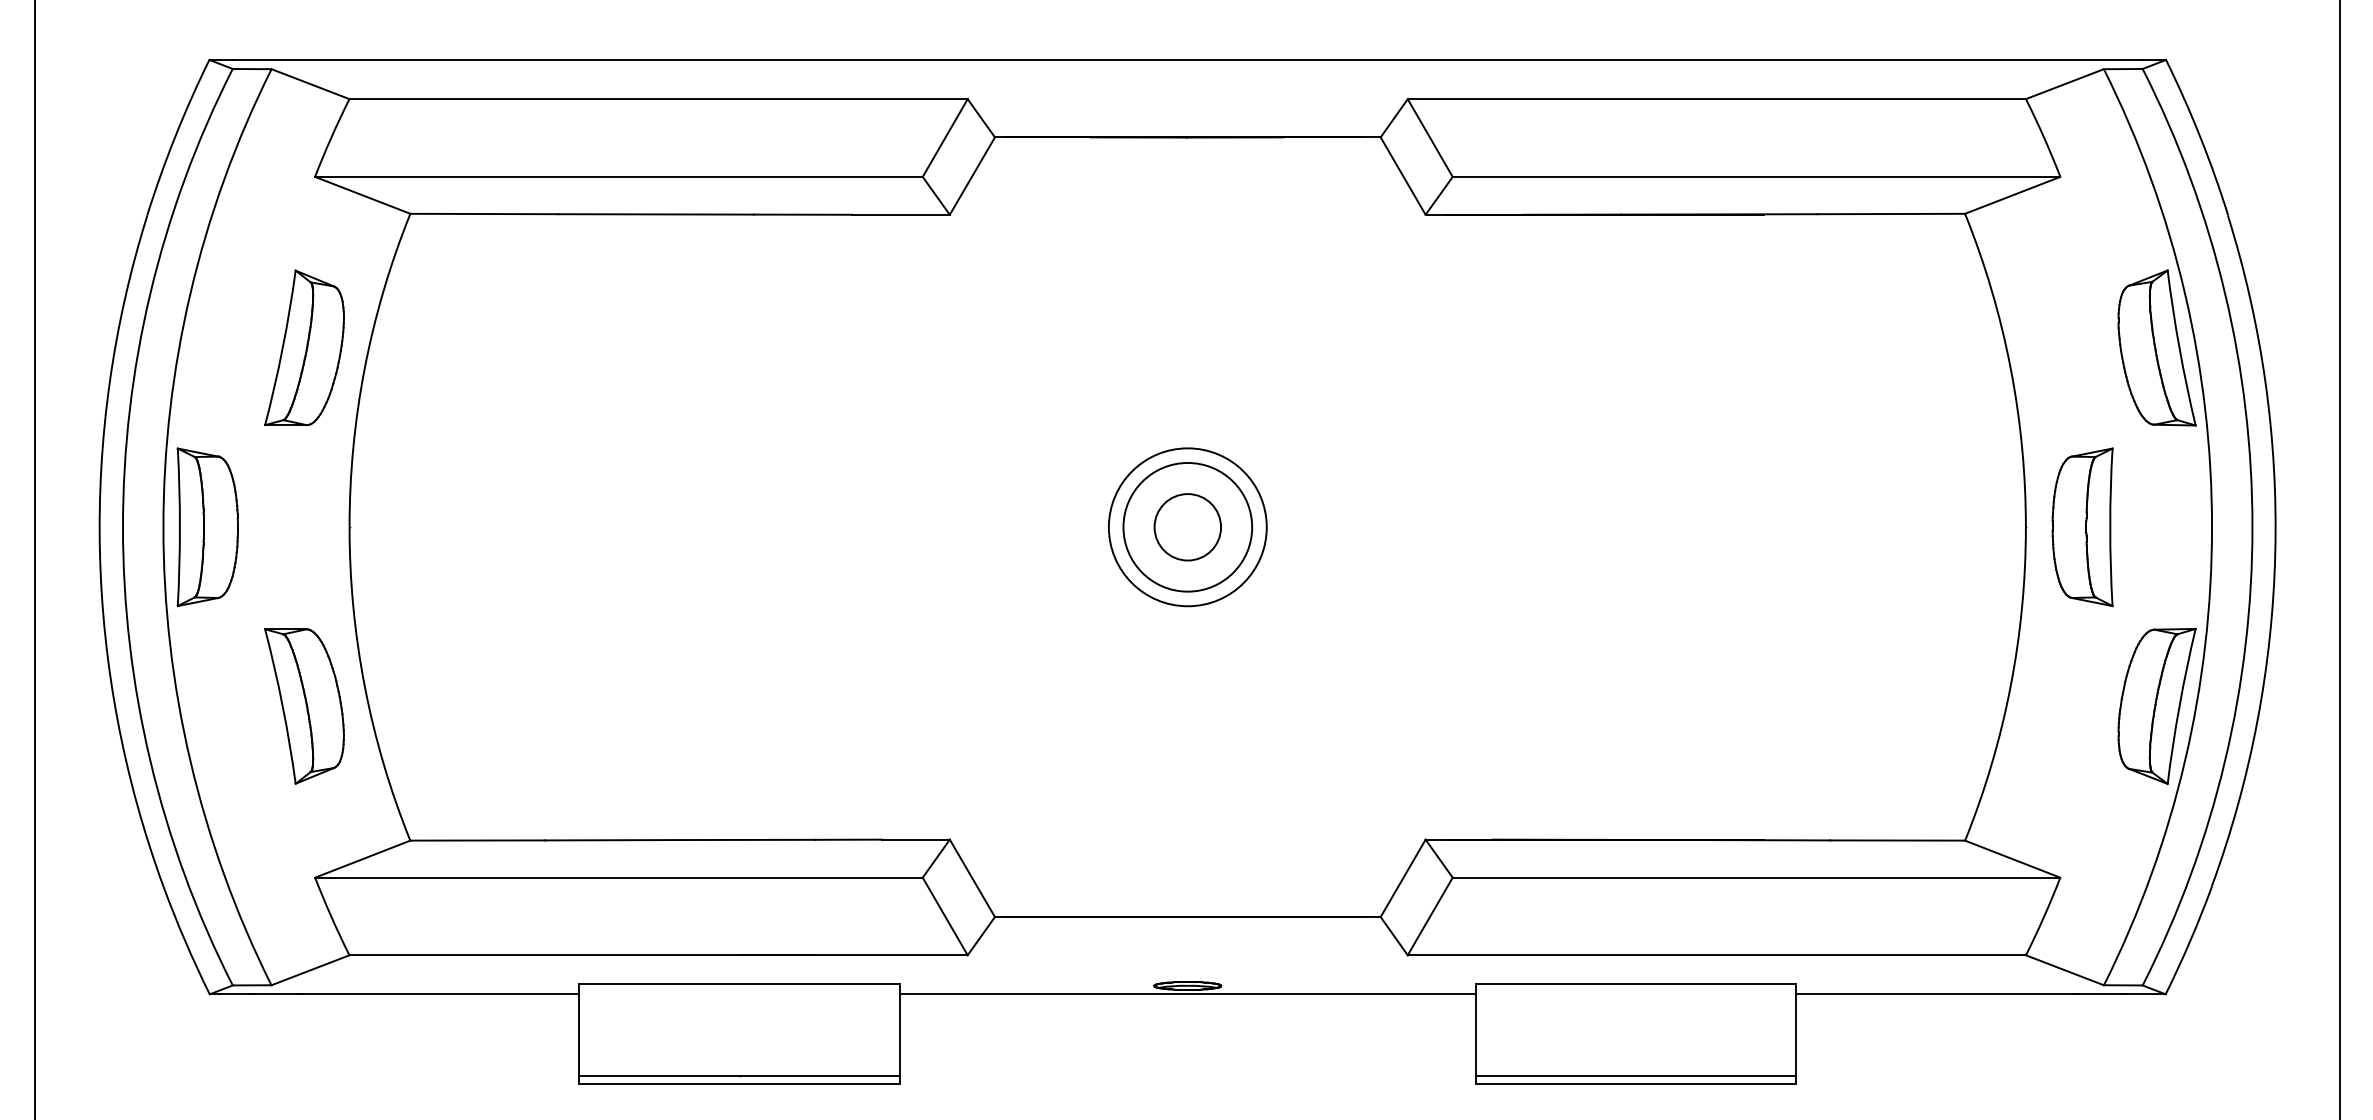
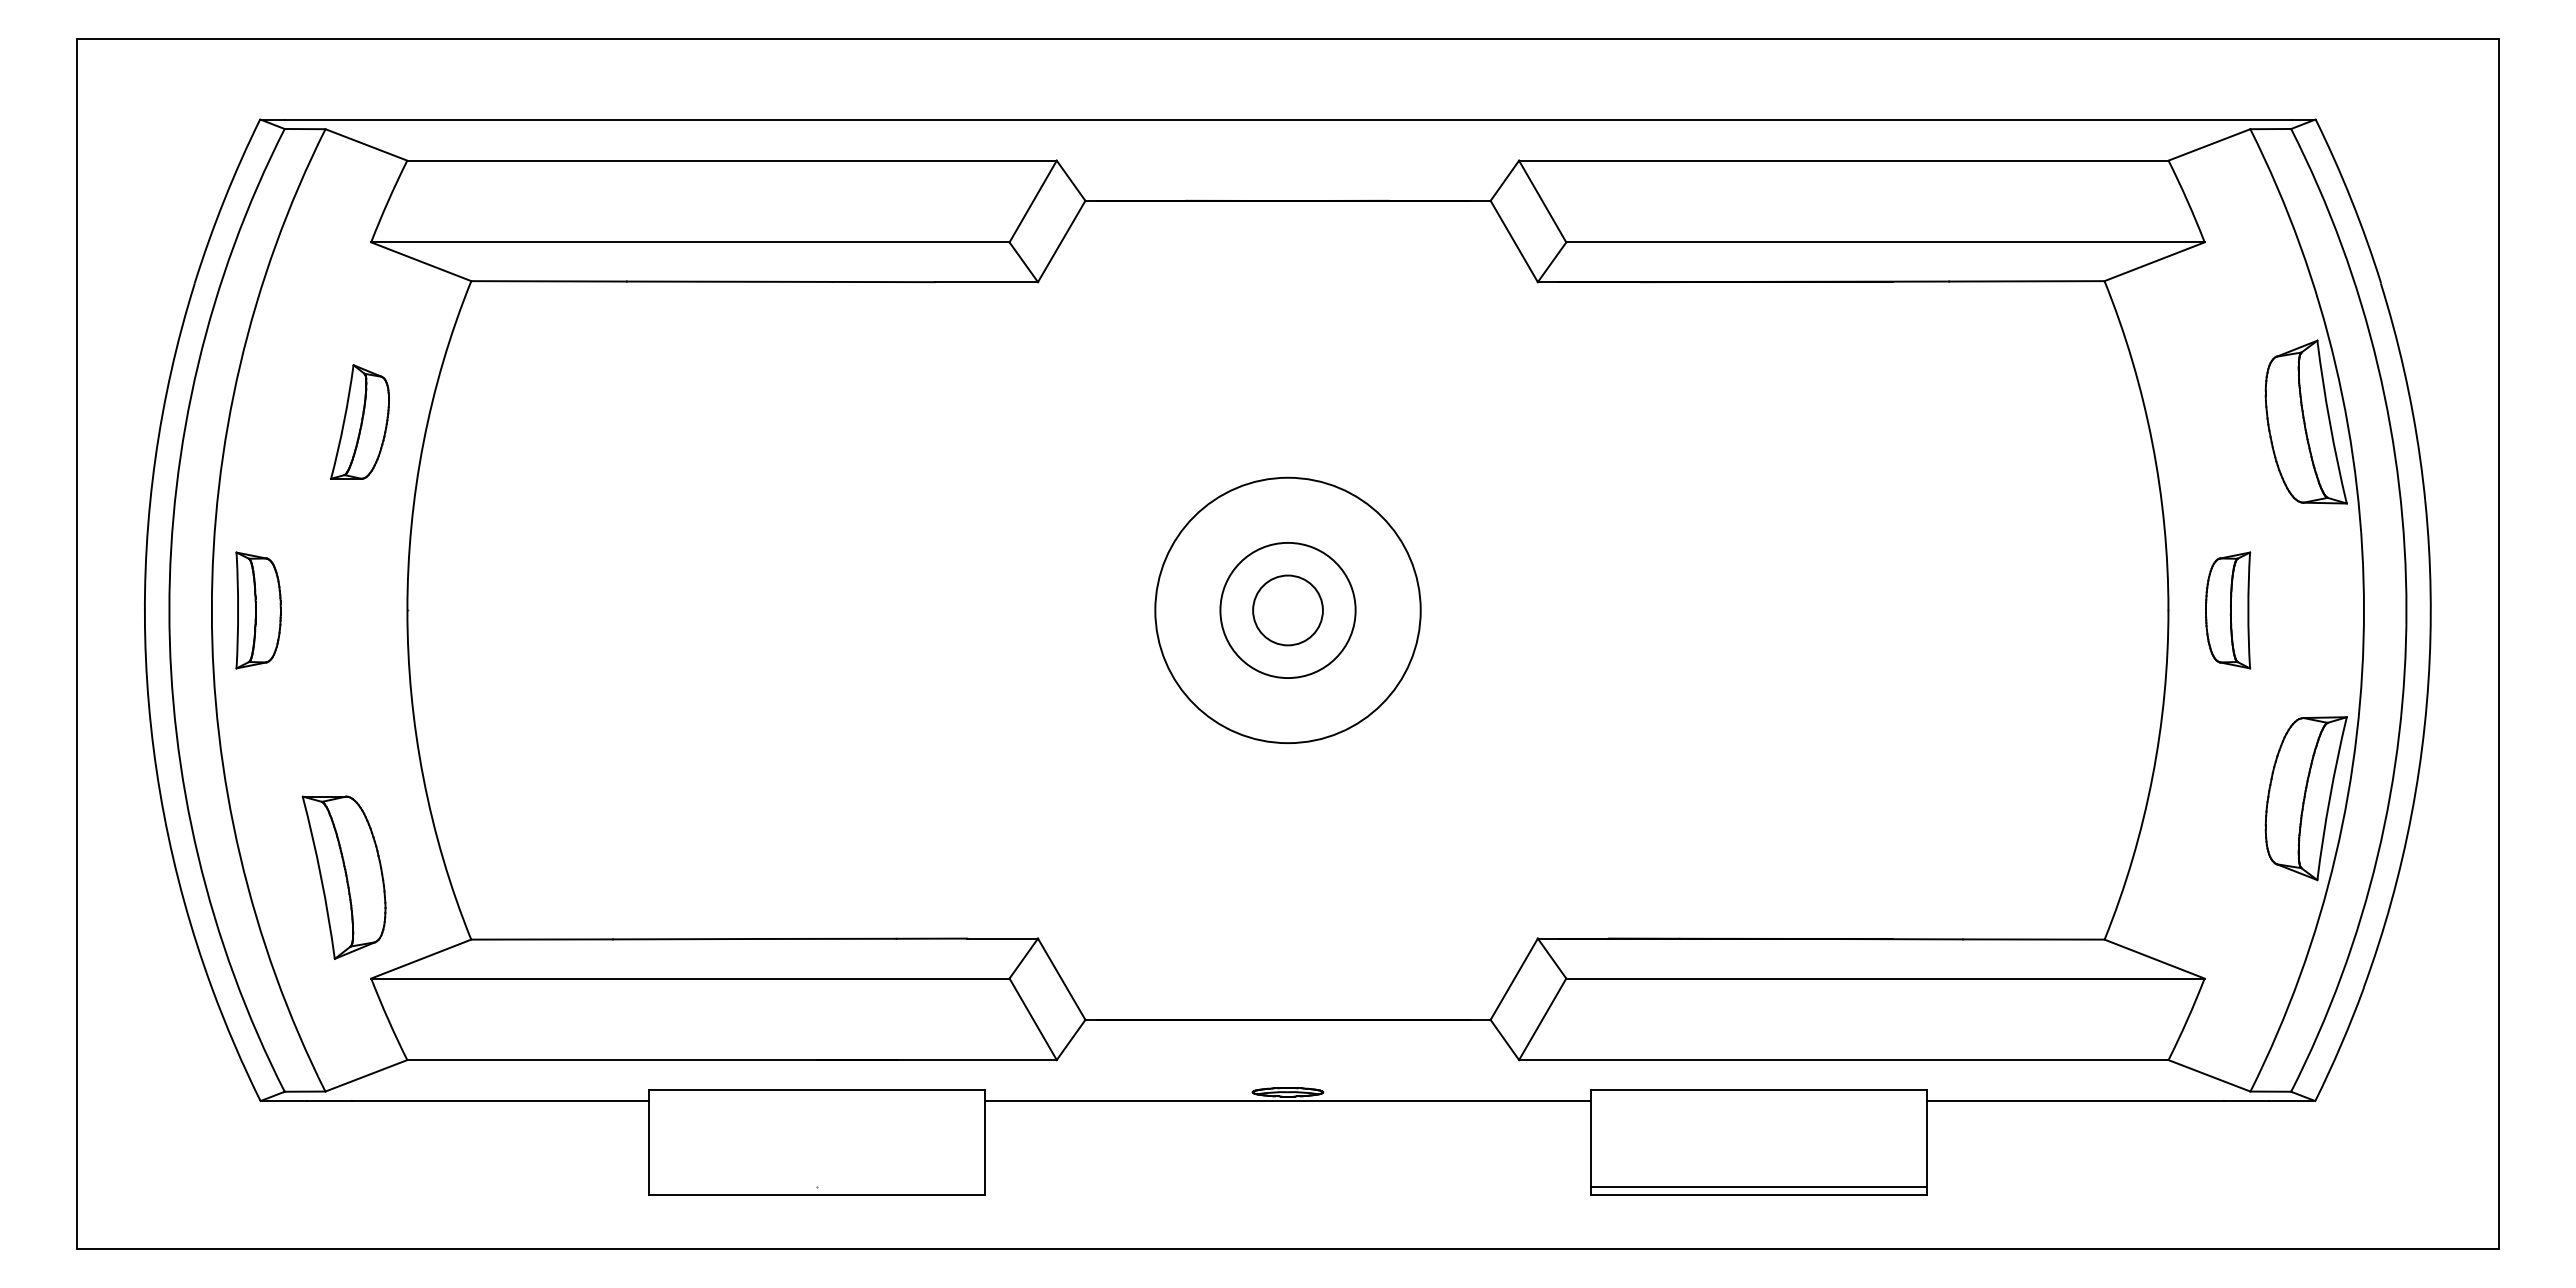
part: (303, 347) -> (359, 421), size x0.7
part: (207, 527) -> (258, 610), size x0.7
circle: (1187, 527) -> (1287, 610), size x1.6
part: (2082, 527) -> (2227, 610), size x0.7
part: (303, 706) -> (343, 877), moved
line: (738, 1076) -> (816, 1187), removed

